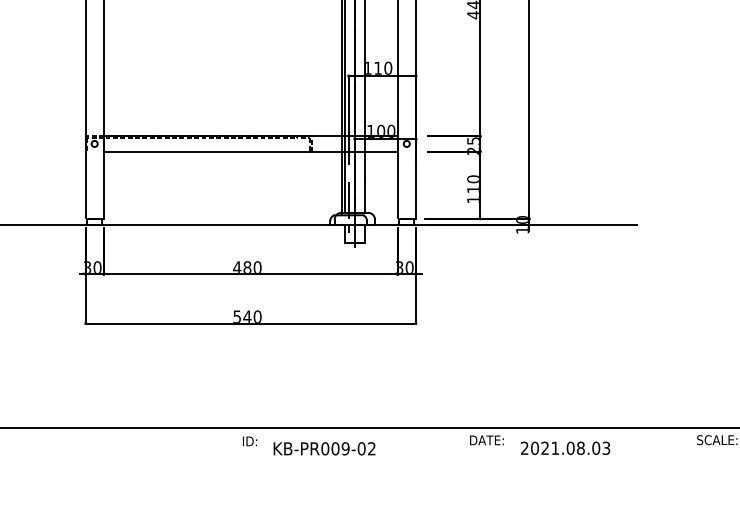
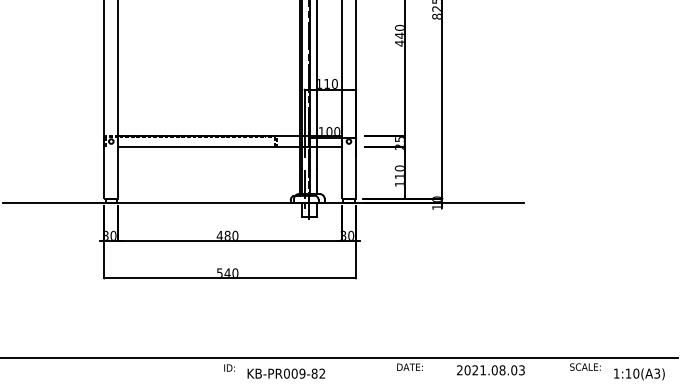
text: (361, 448) -> (314, 373), KB-PR009-02 -> KB-PR009-82
text: (565, 448) -> (490, 370), moved

